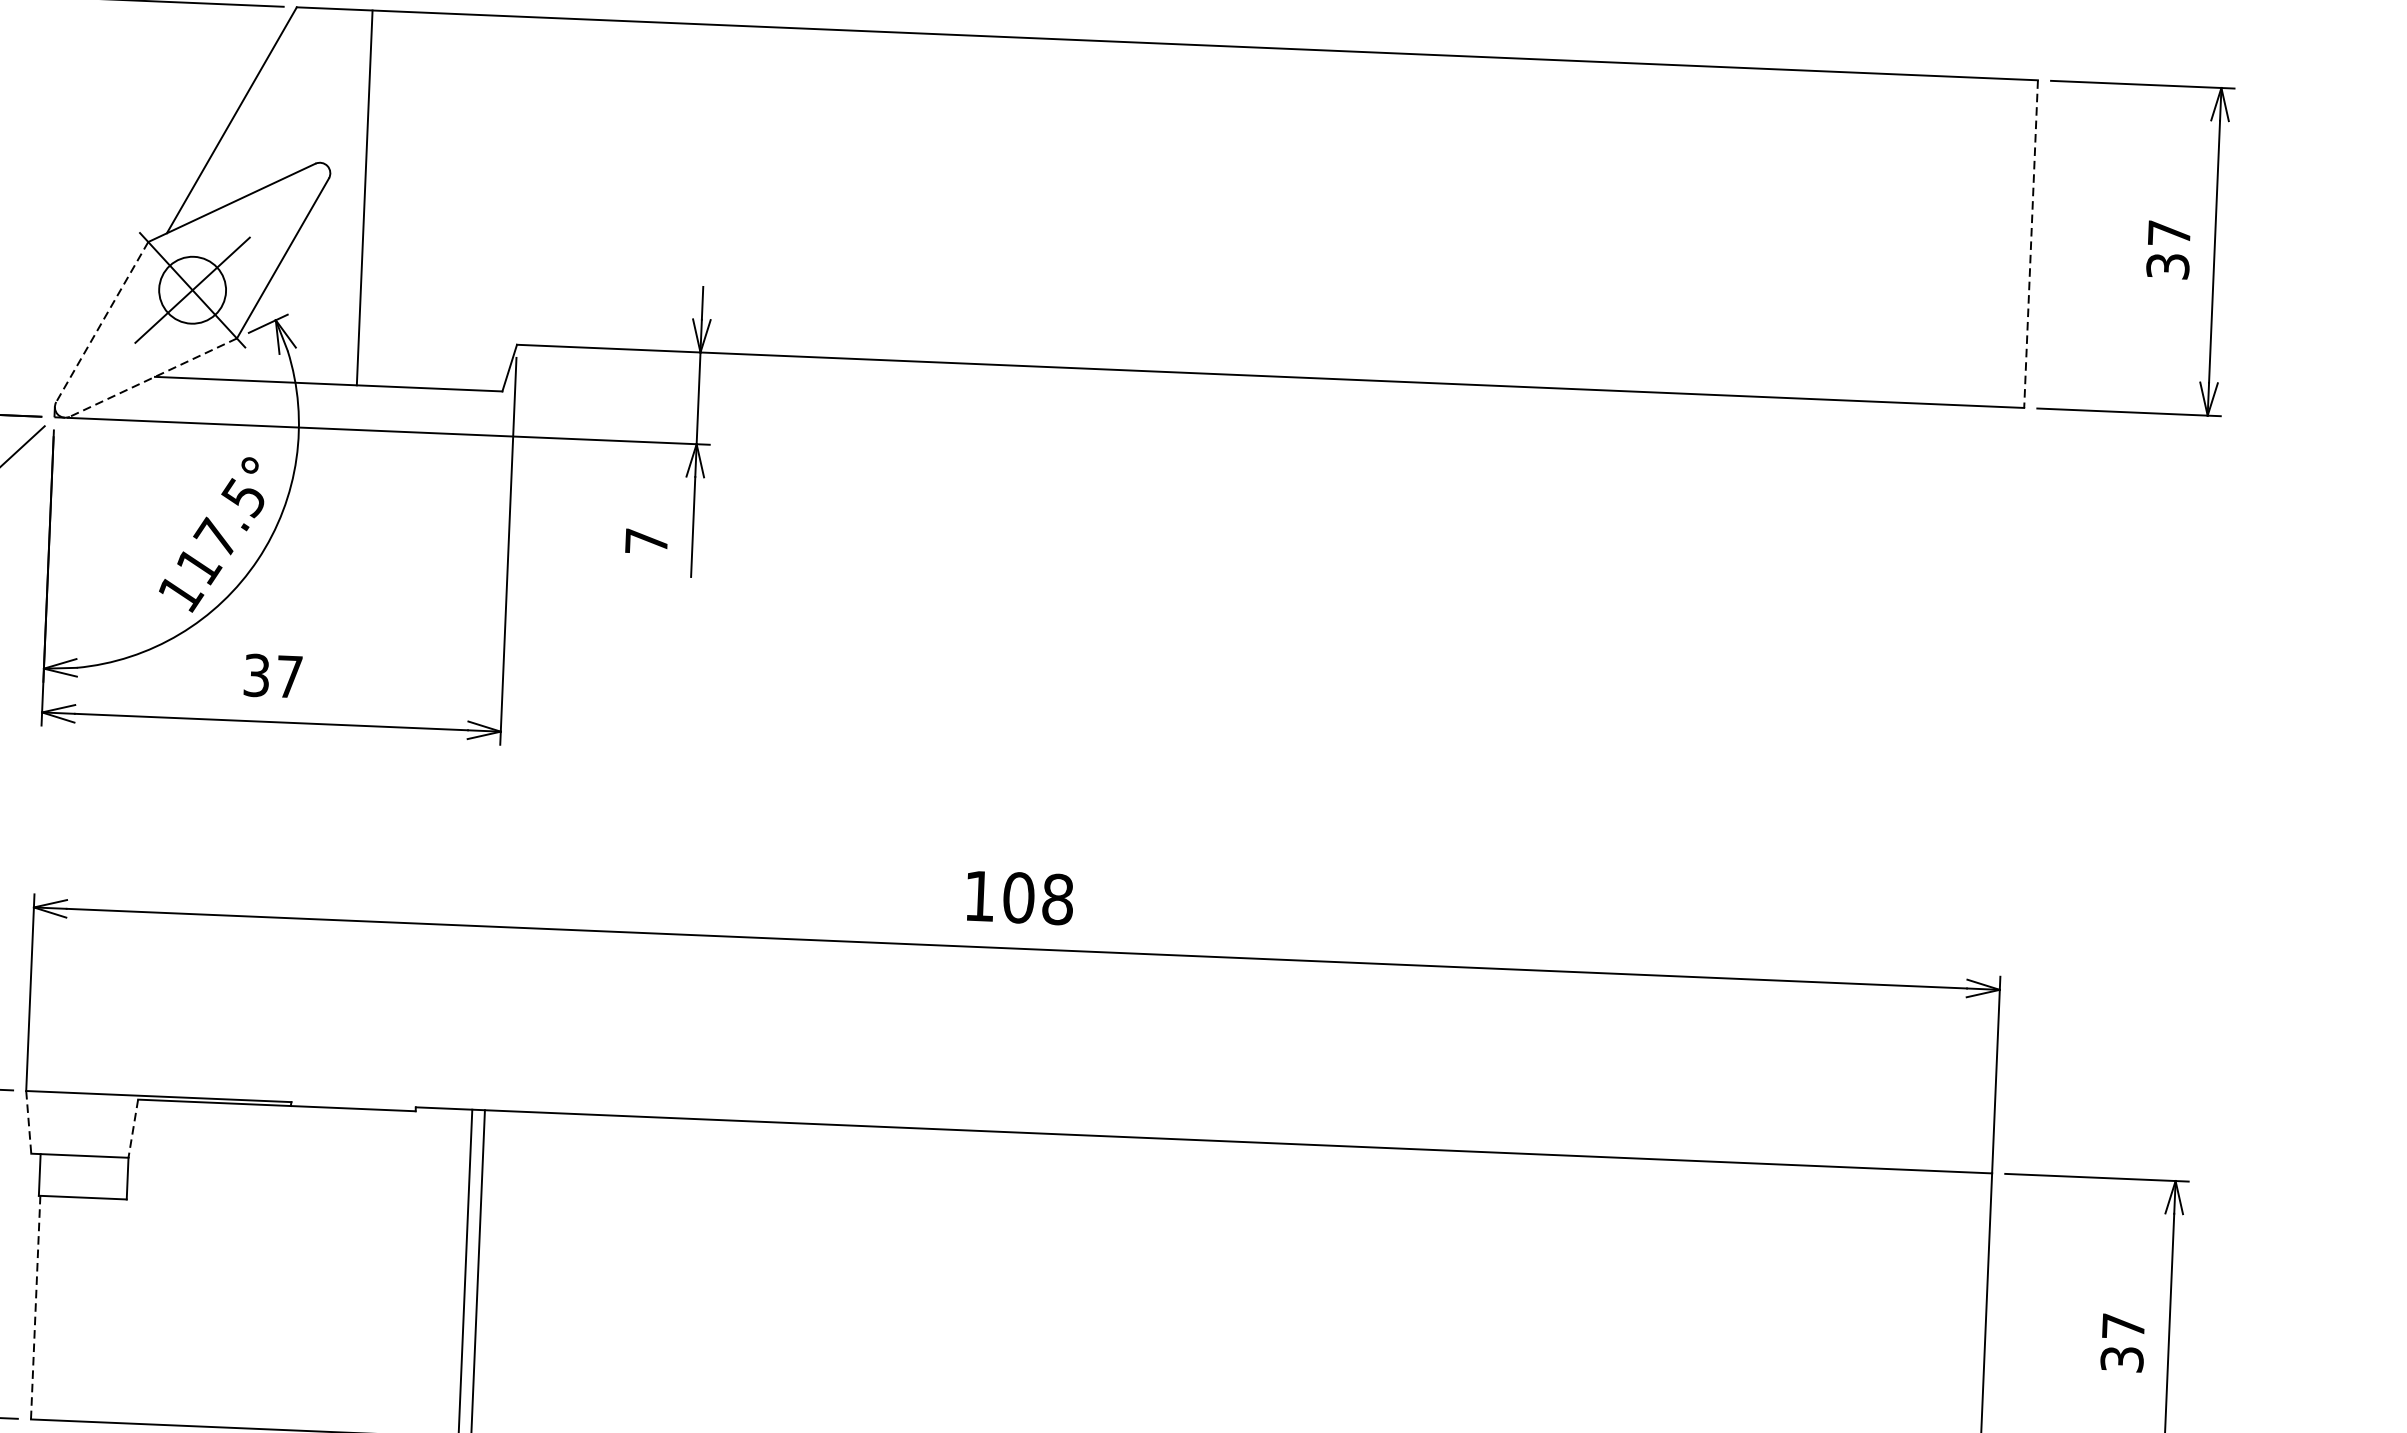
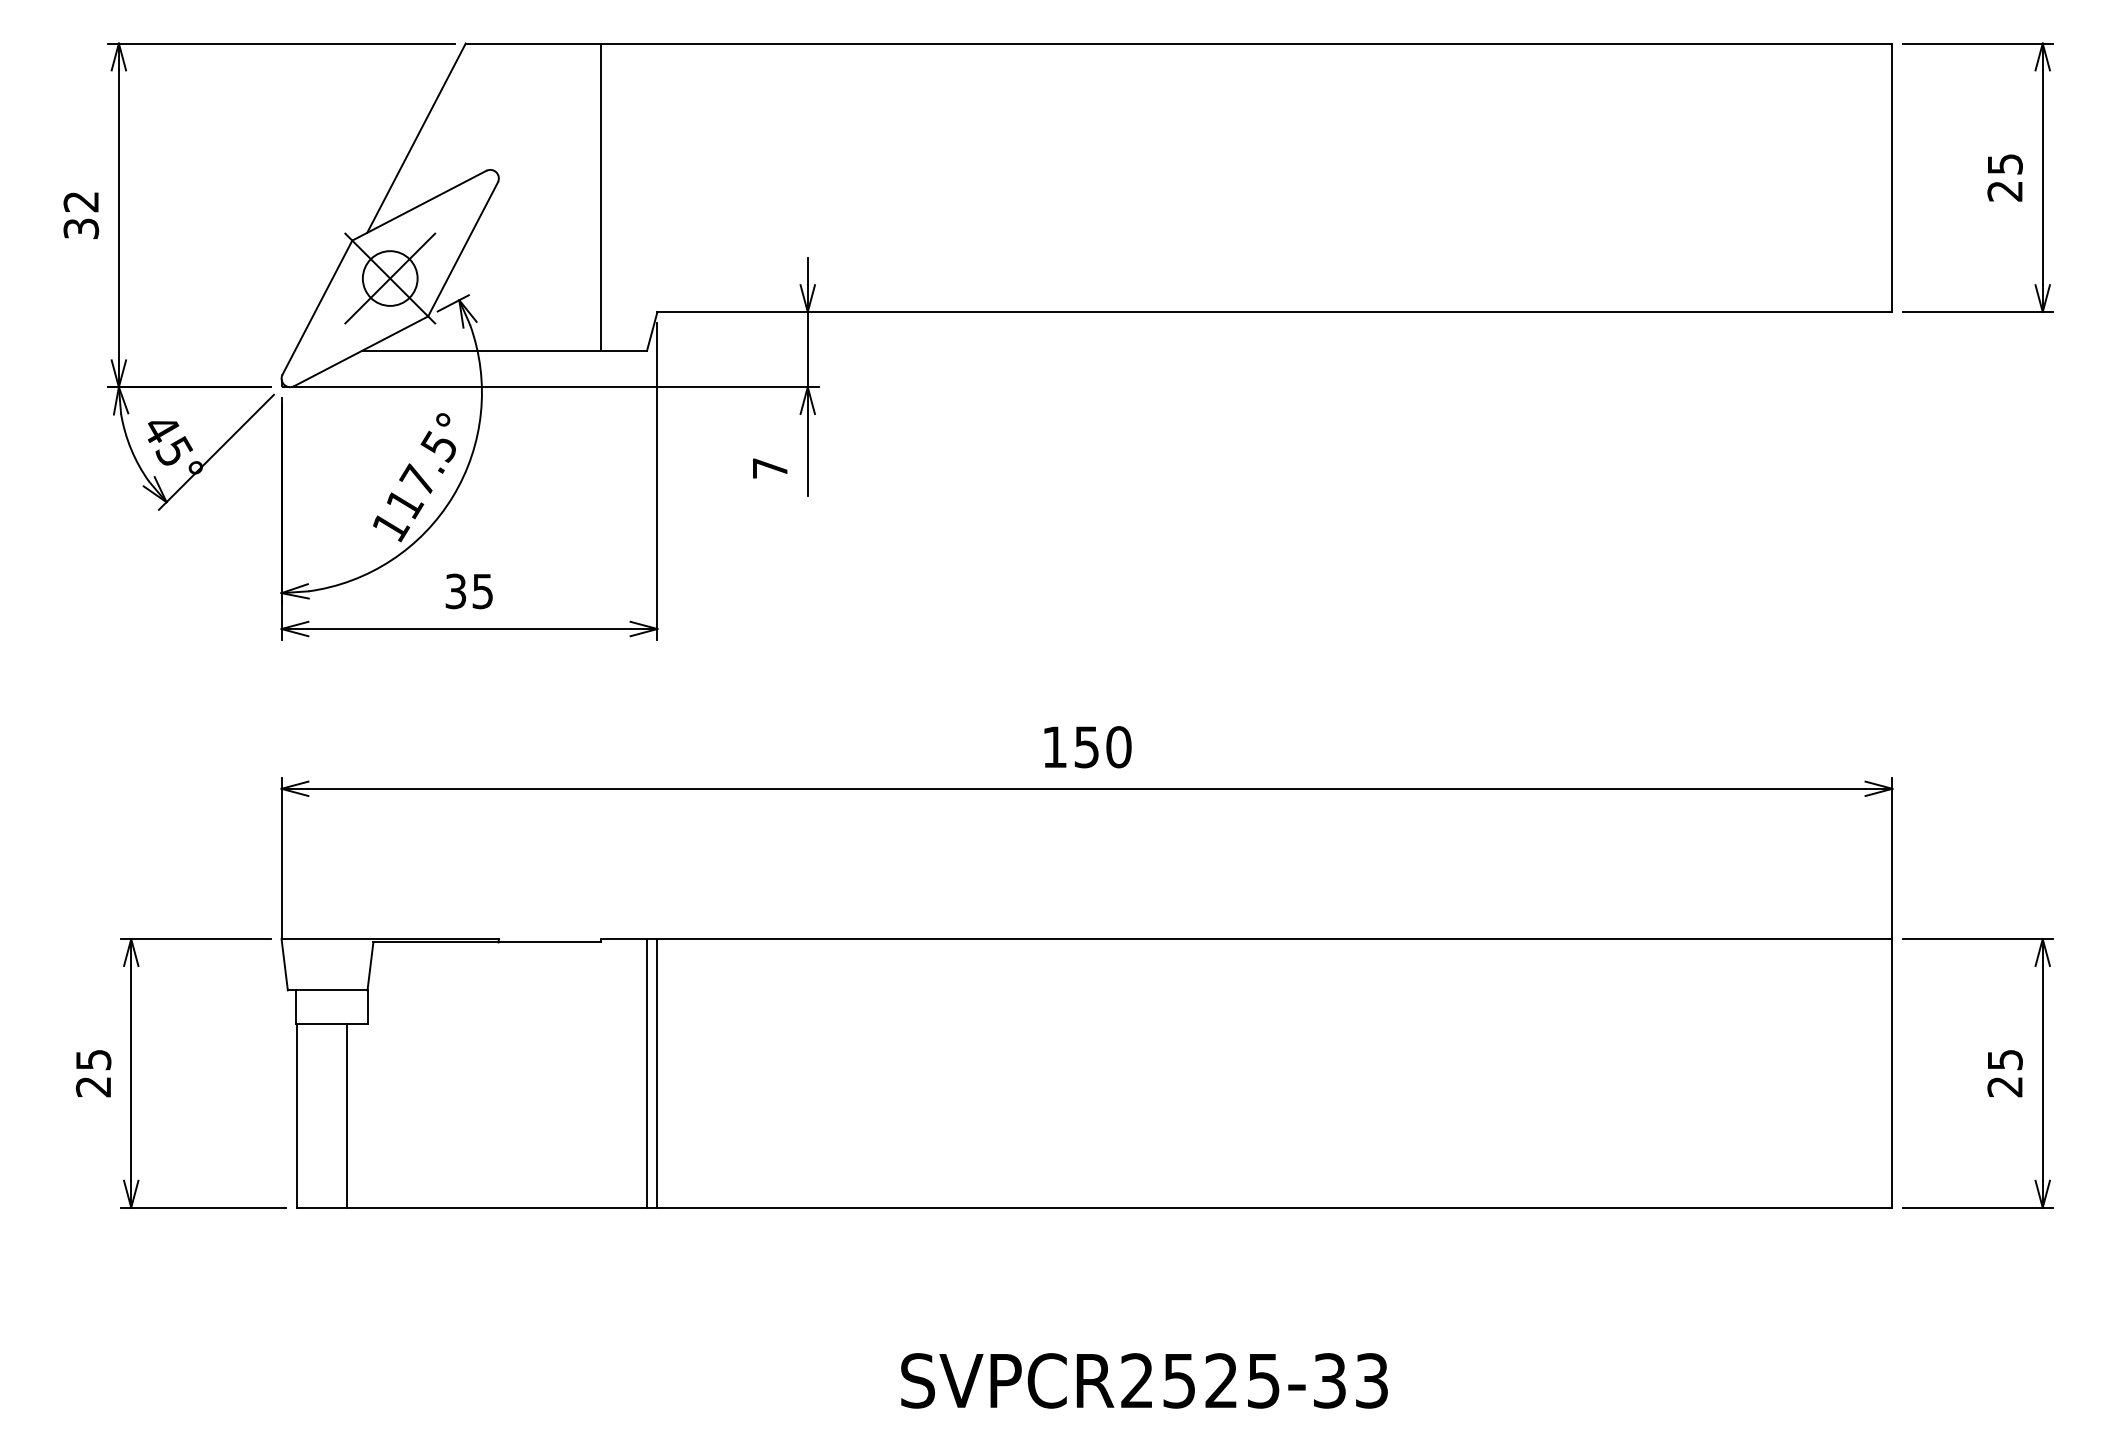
line: (364, 197) -> (600, 196), moved
line: (2031, 245) -> (1892, 178), dashed -> solid
text: (2167, 249) -> (2004, 177), 37 -> 25
line: (102, 321) -> (317, 307), dashed -> solid
line: (153, 377) -> (361, 351), dashed -> solid
text: (289, 676) -> (482, 591), 37 -> 35
text: (1037, 899) -> (1102, 747), 108 -> 150
line: (28, 1122) -> (284, 964), dashed -> solid
line: (133, 1128) -> (370, 966), dashed -> solid
line: (35, 1308) -> (296, 1116), dashed -> solid
line: (96, 1309) -> (346, 1115), added
text: (2122, 1343) -> (2004, 1073), 37 -> 25

